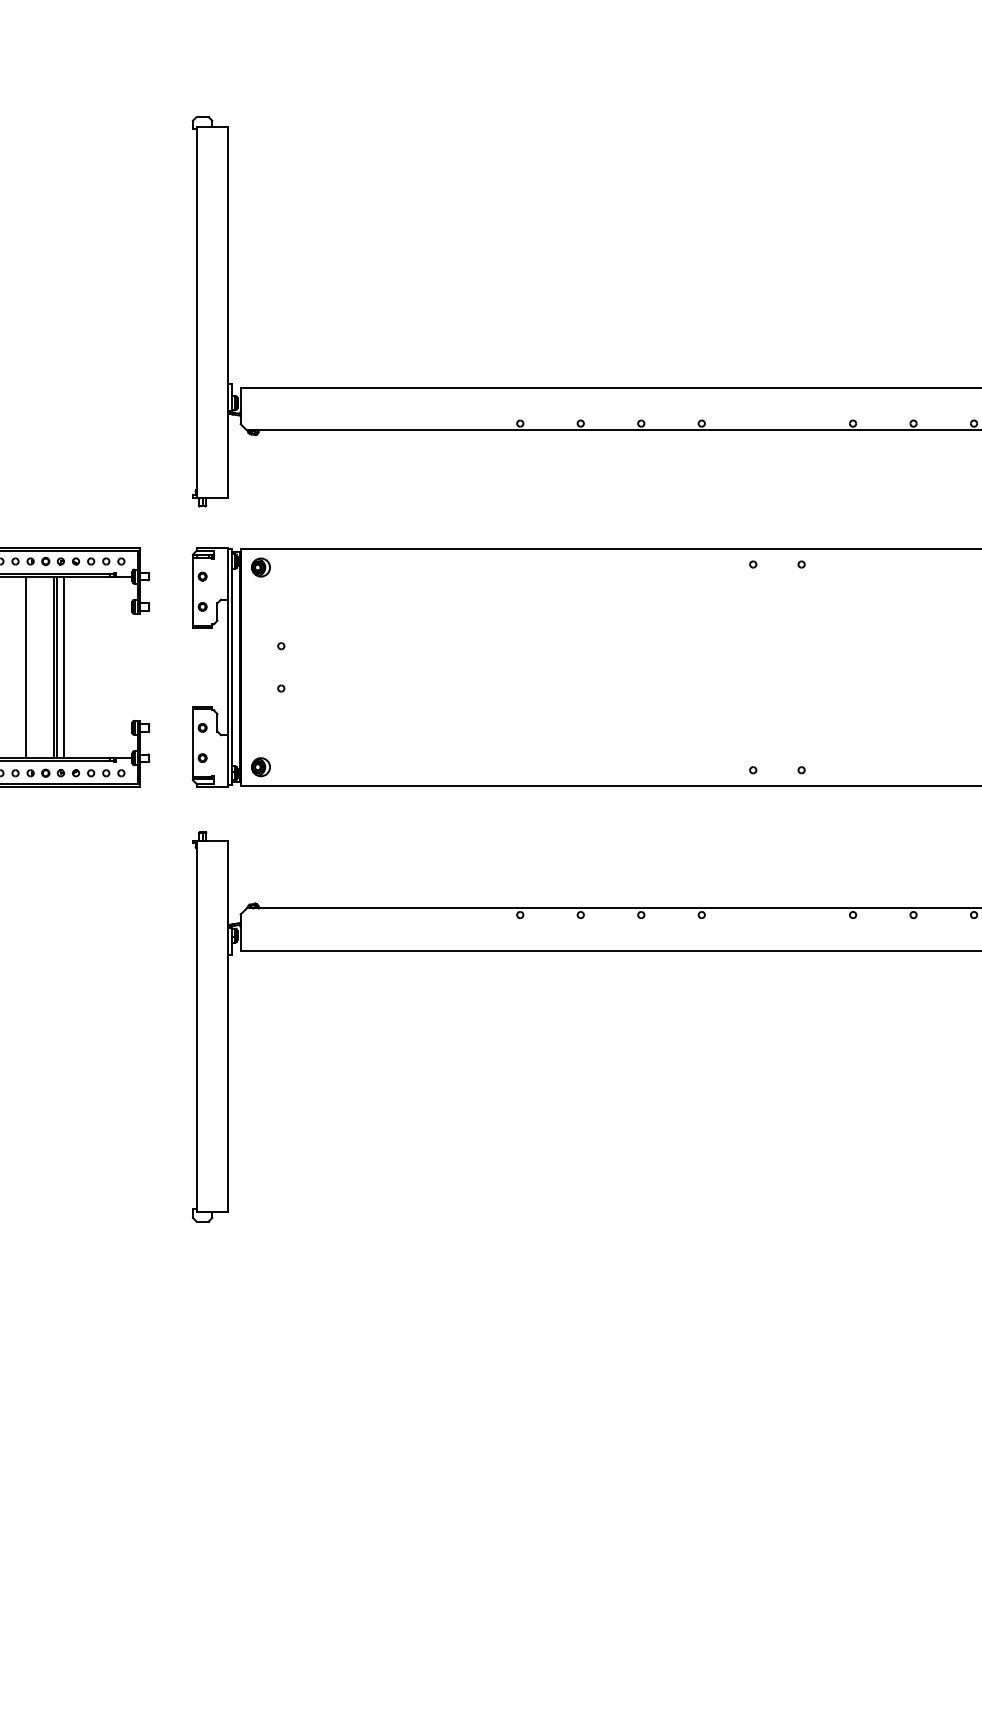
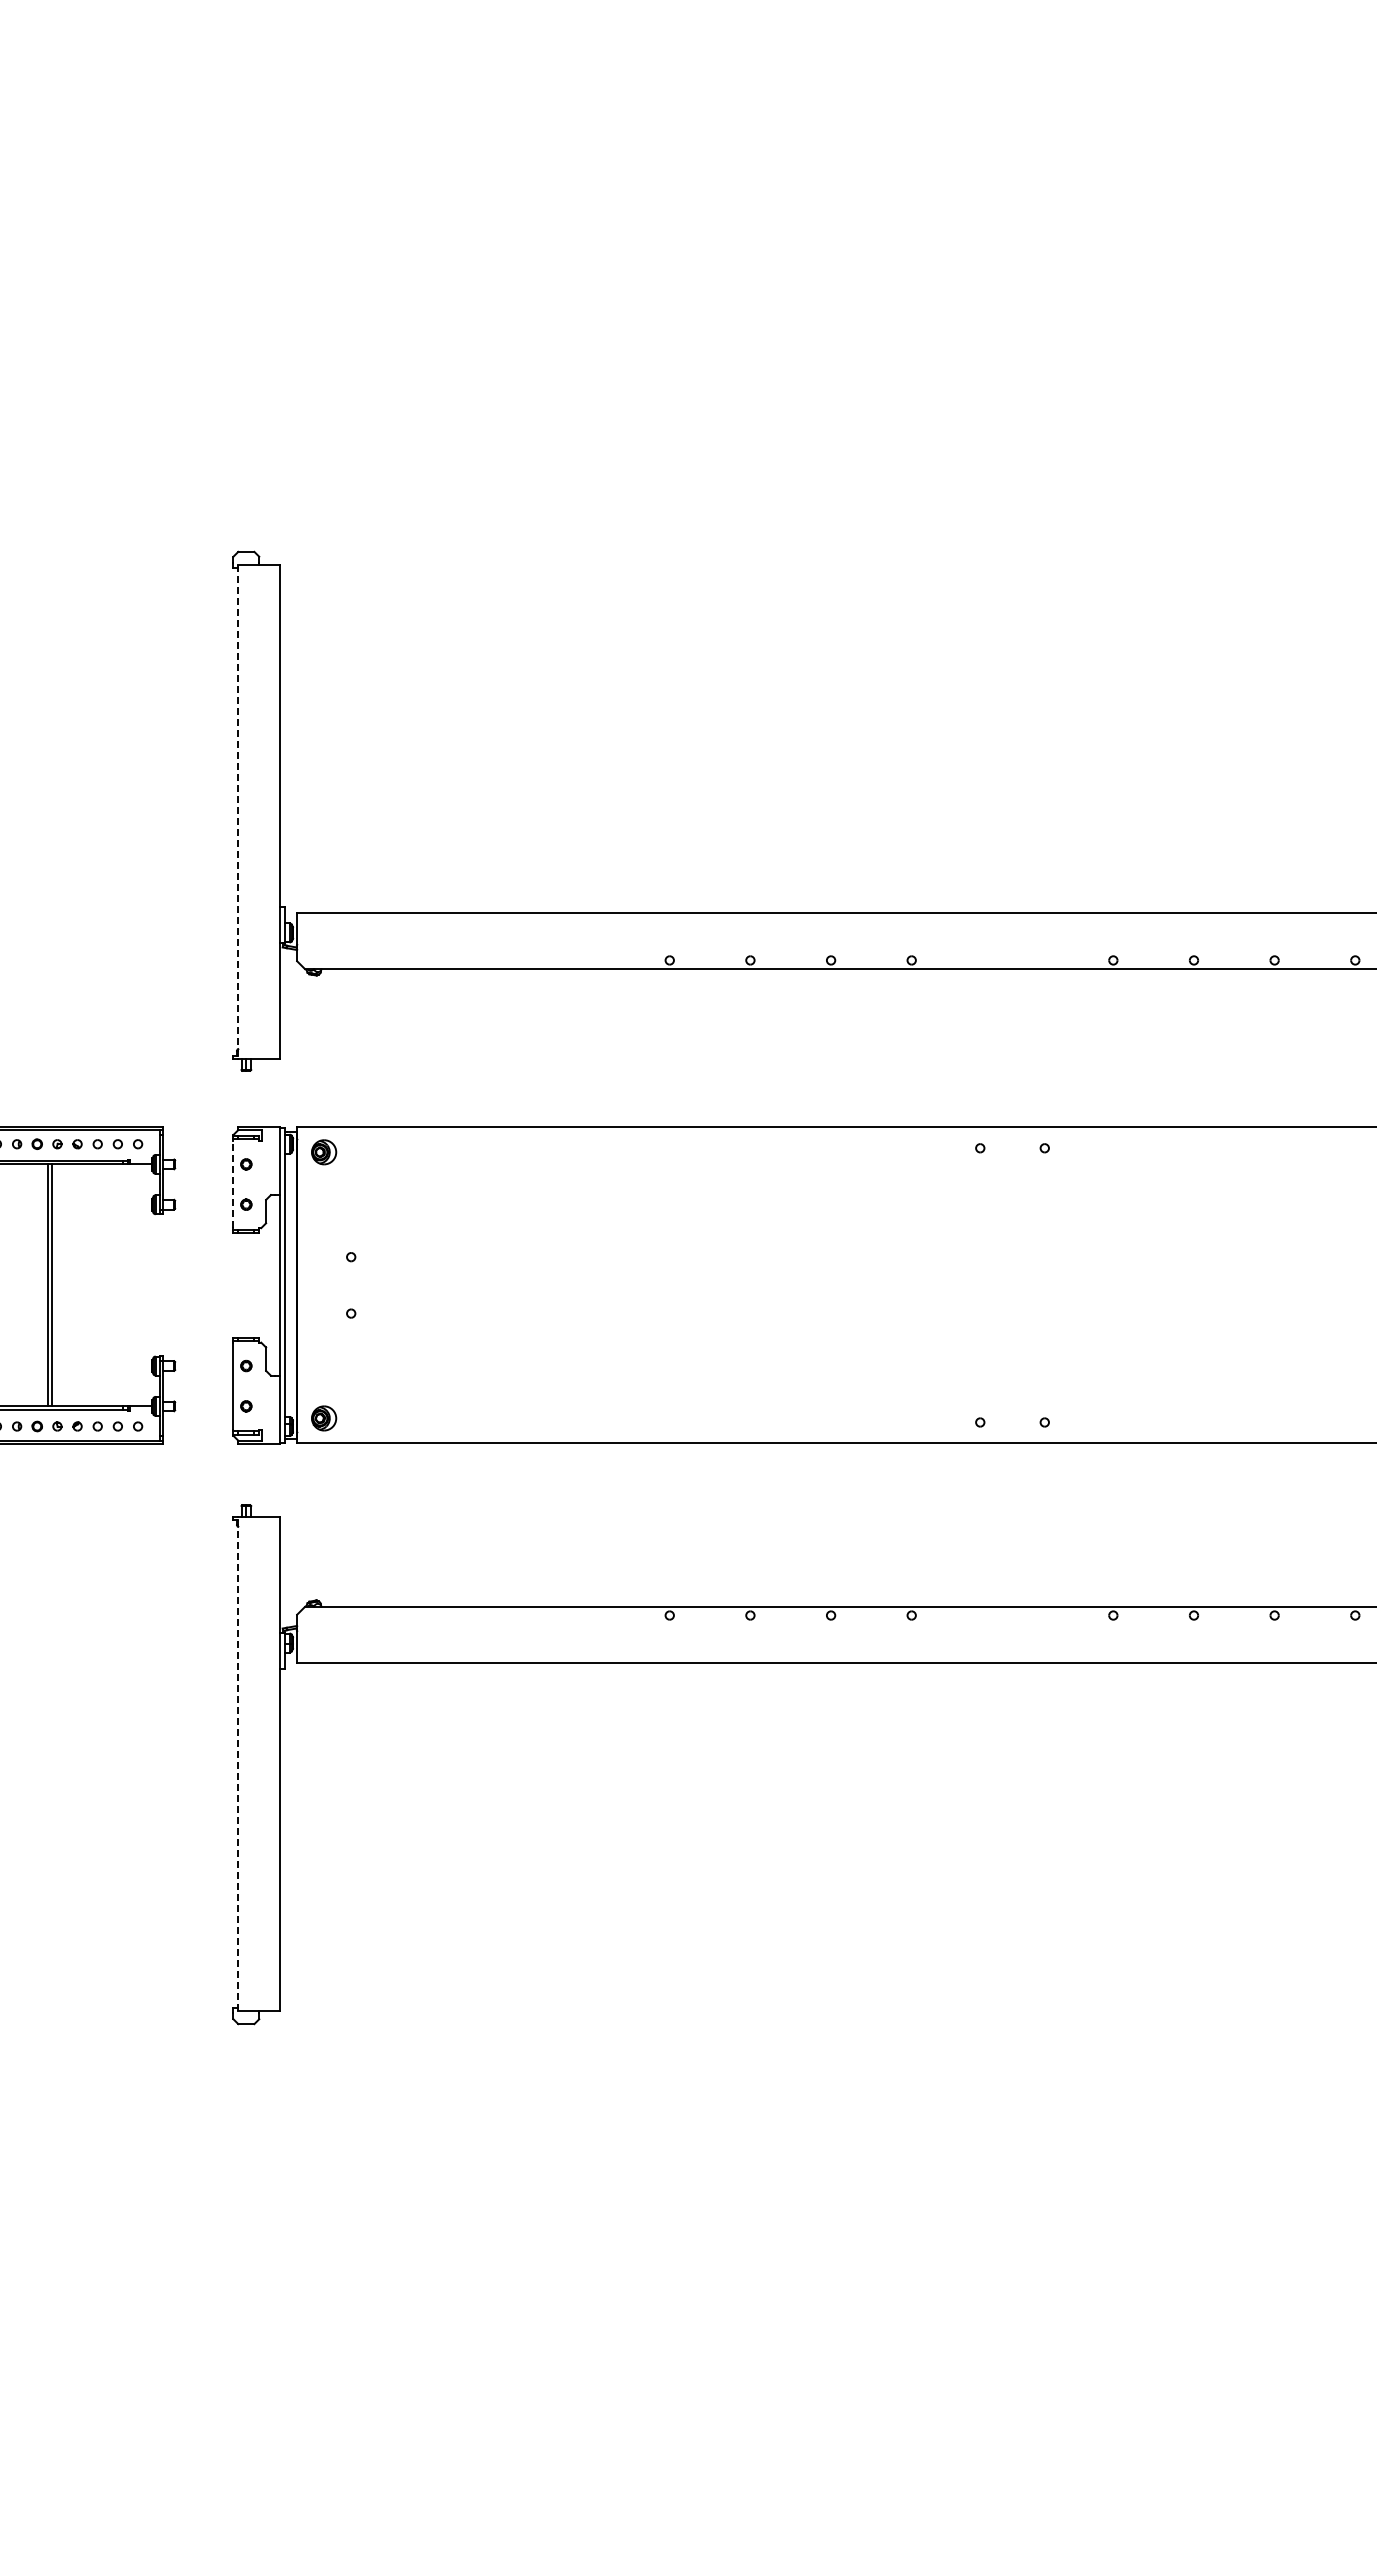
line: (196, 312) -> (238, 812), solid -> dashed
line: (192, 591) -> (233, 1184), solid -> dashed
line: (26, 667) -> (11, 1285), removed
line: (63, 667) -> (61, 1285), removed
line: (196, 1026) -> (238, 1763), solid -> dashed

